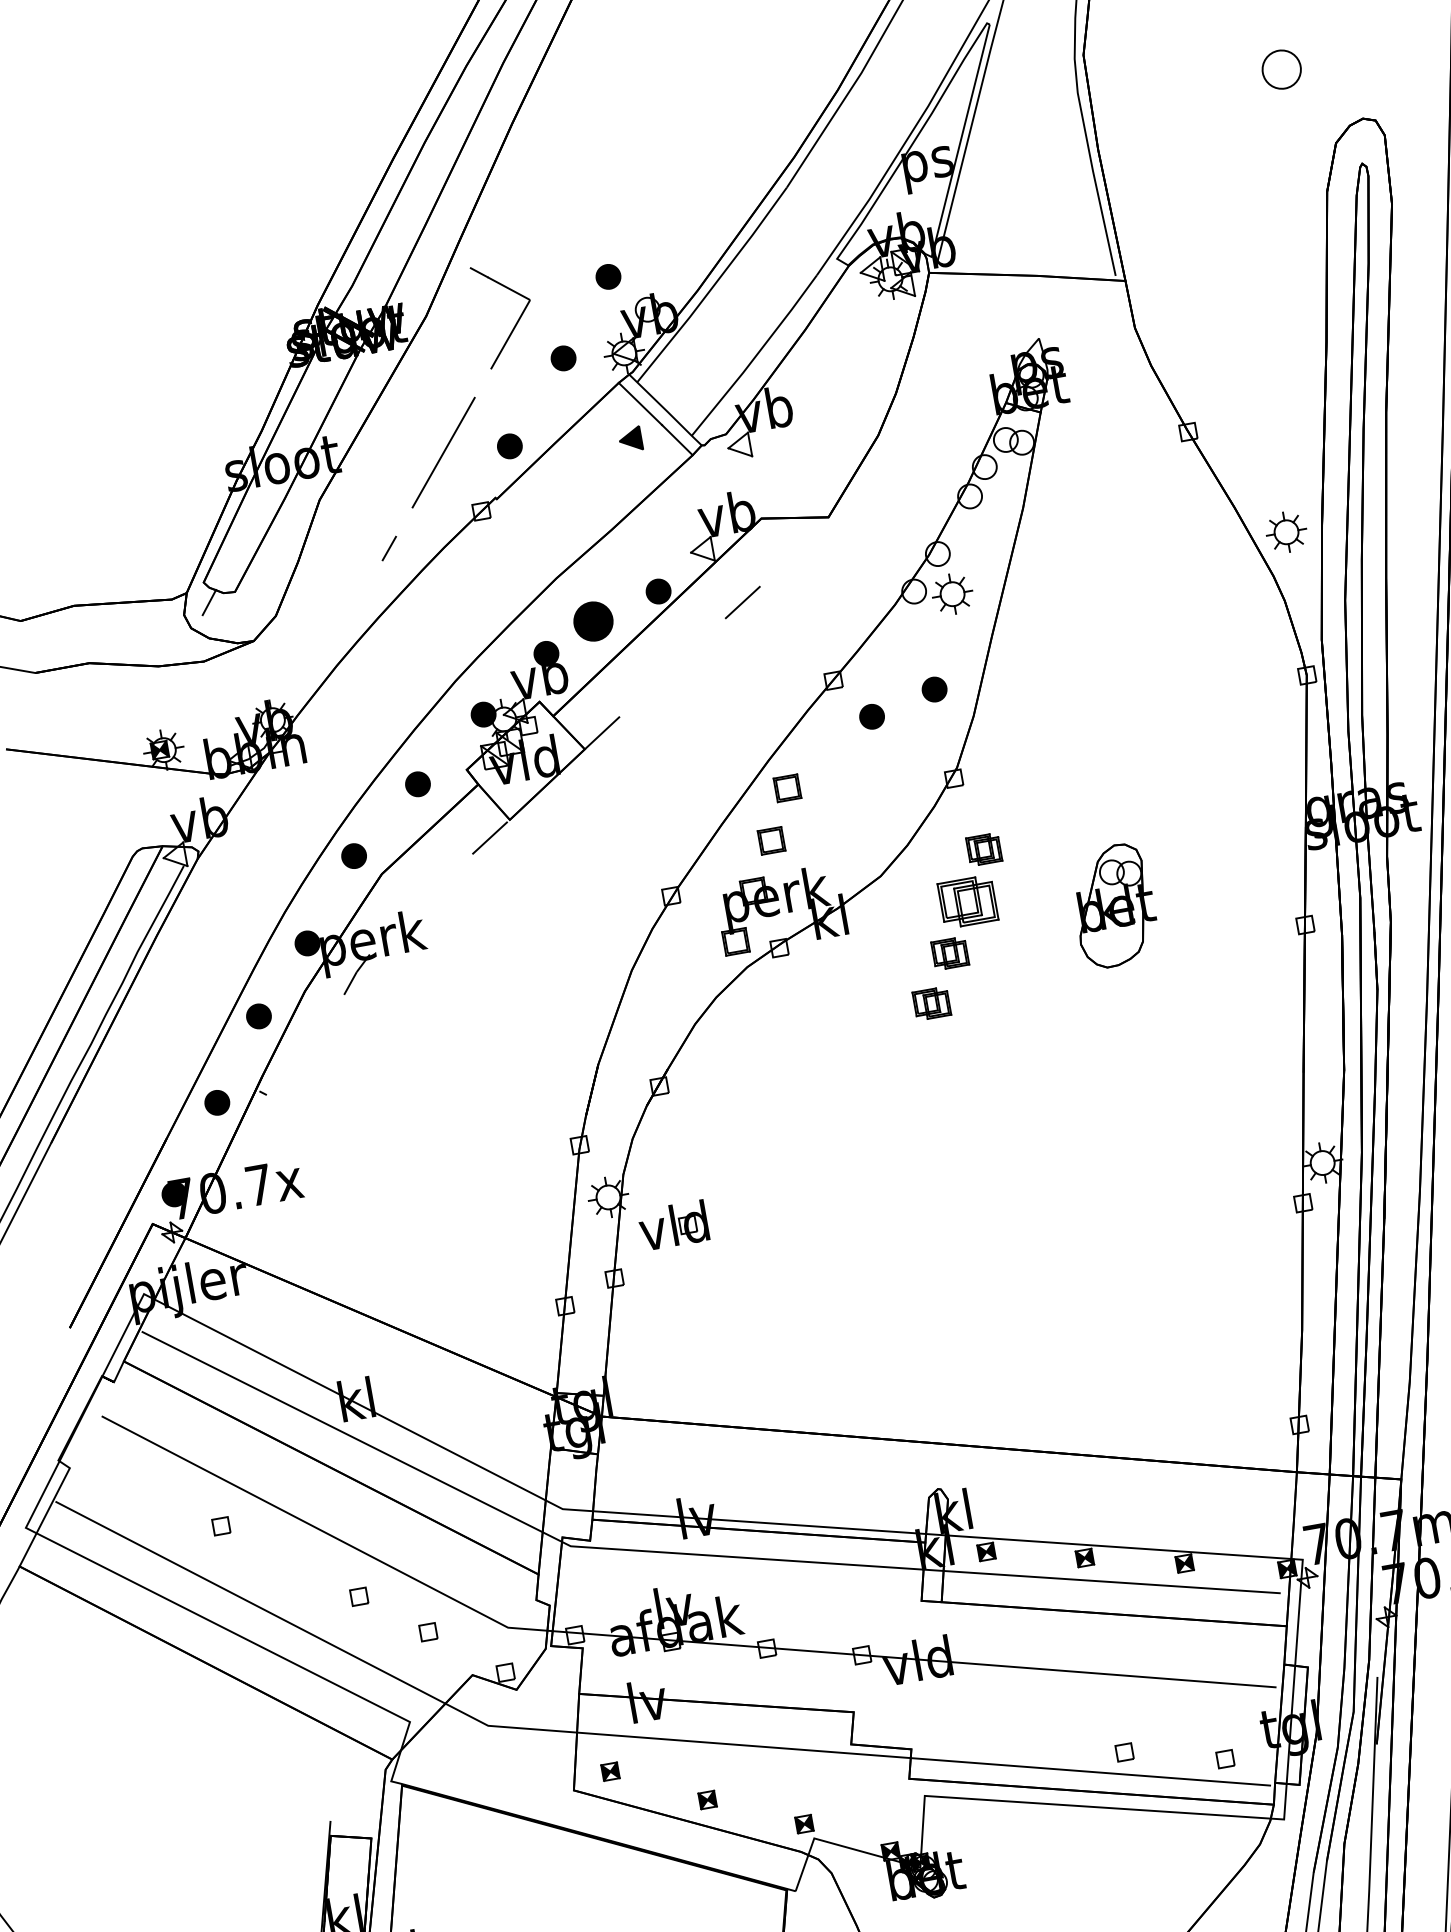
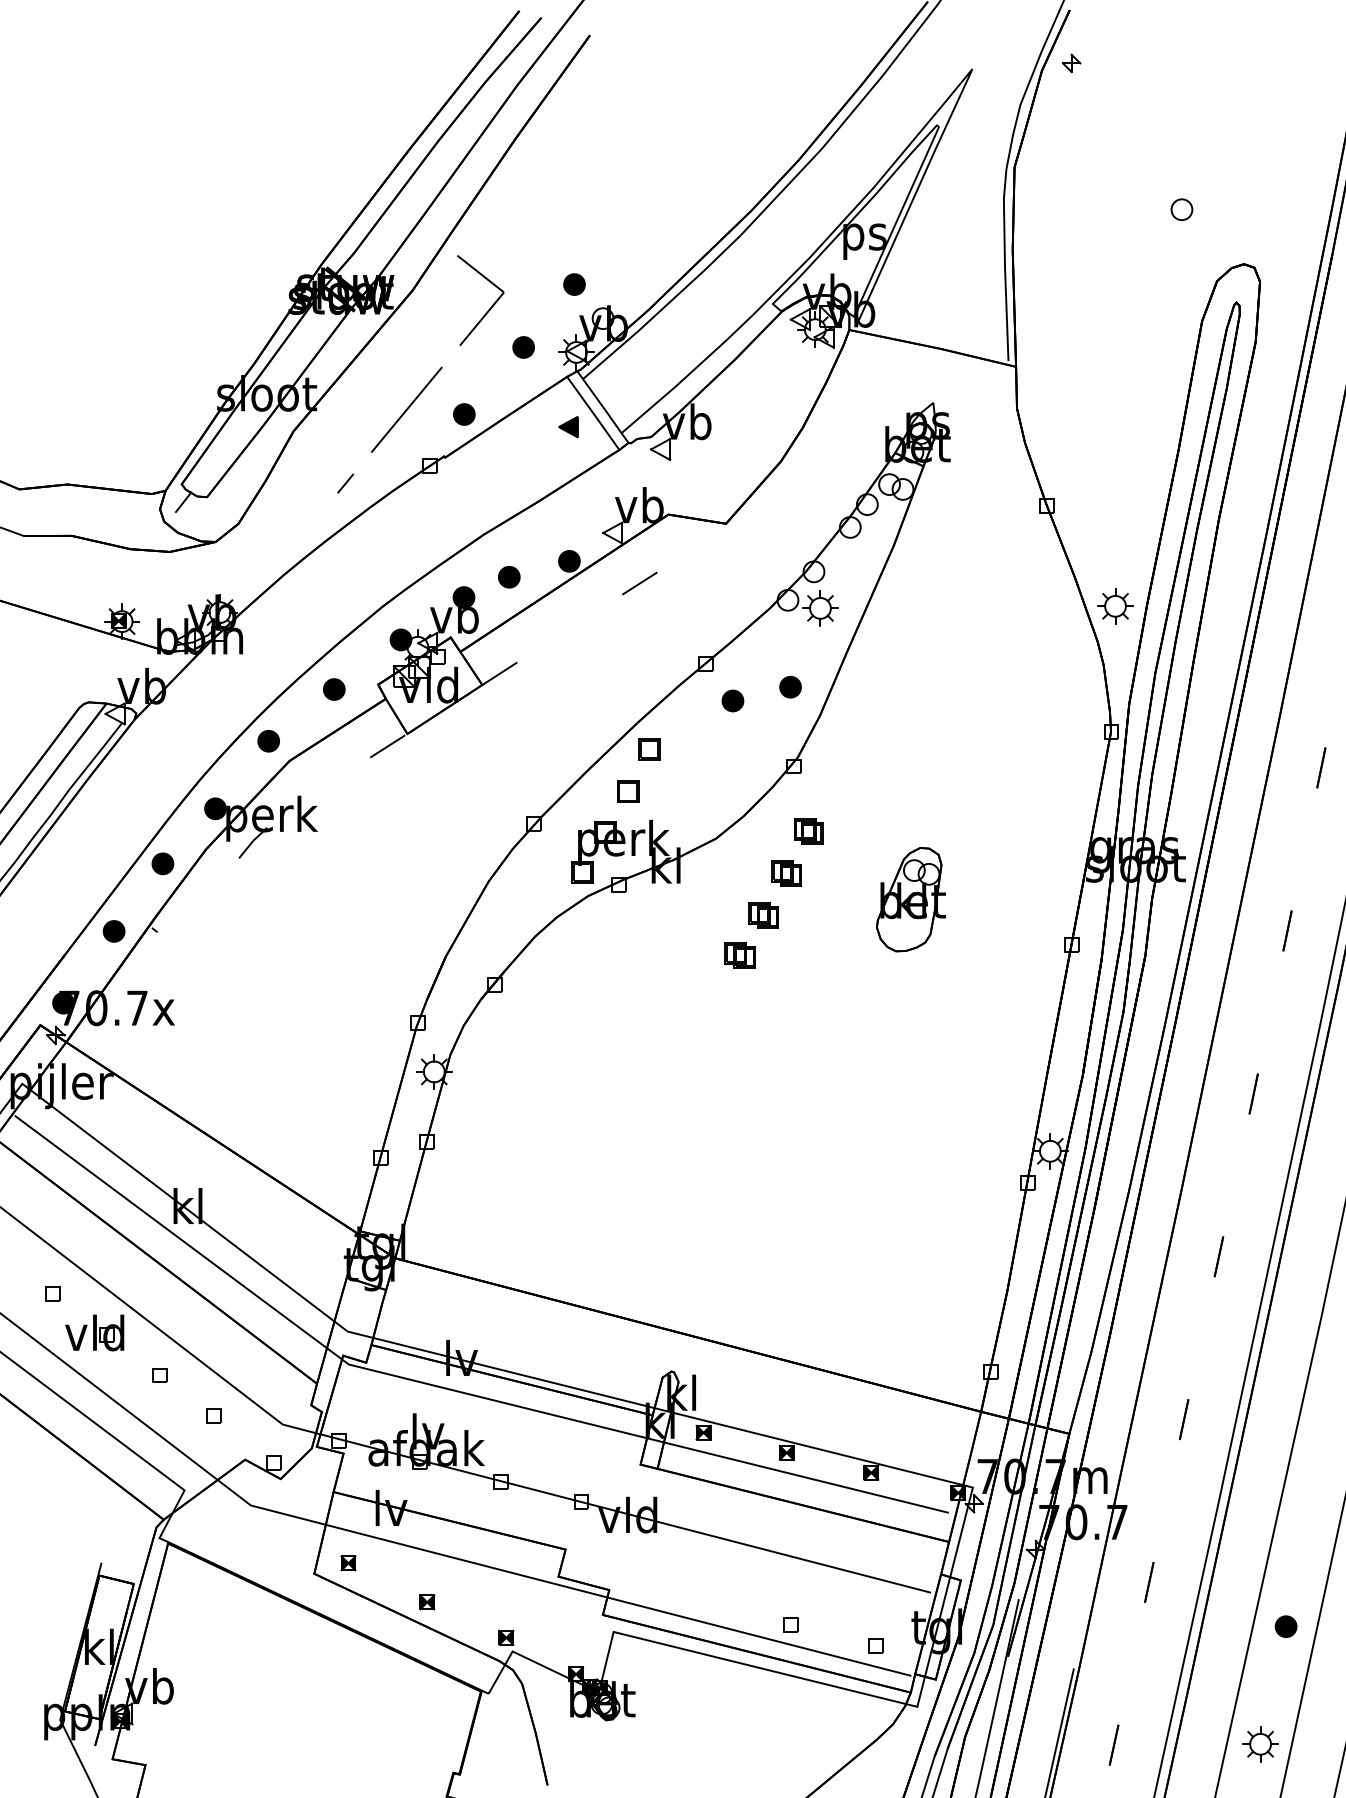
part: (1281, 69) -> (1181, 209), size x0.62
part: (593, 621) -> (509, 577), size x0.62
part: (967, 901) -> (786, 873), size x0.62
part: (673, 1225) -> (94, 1332), moved

